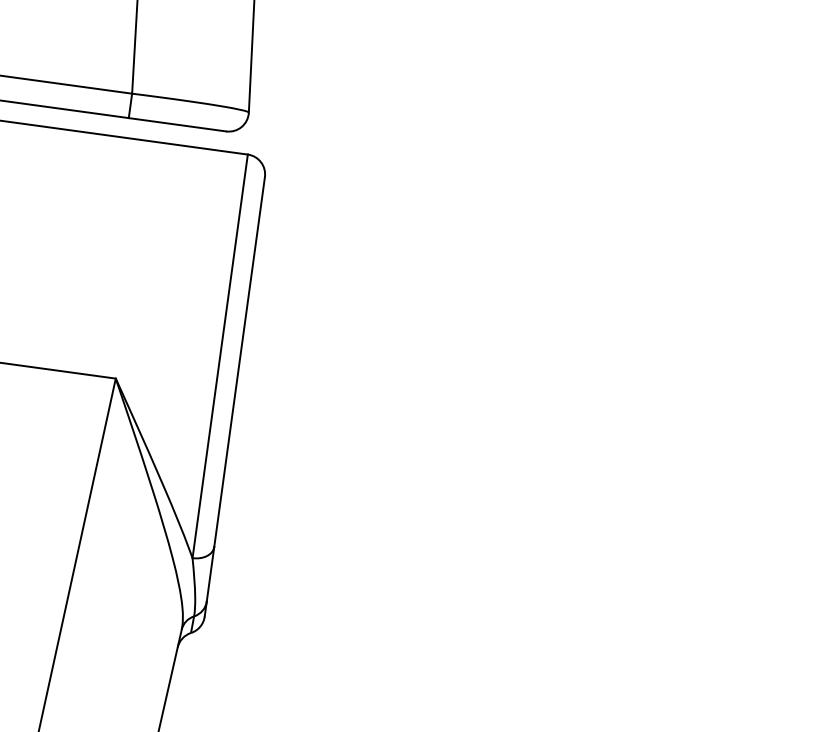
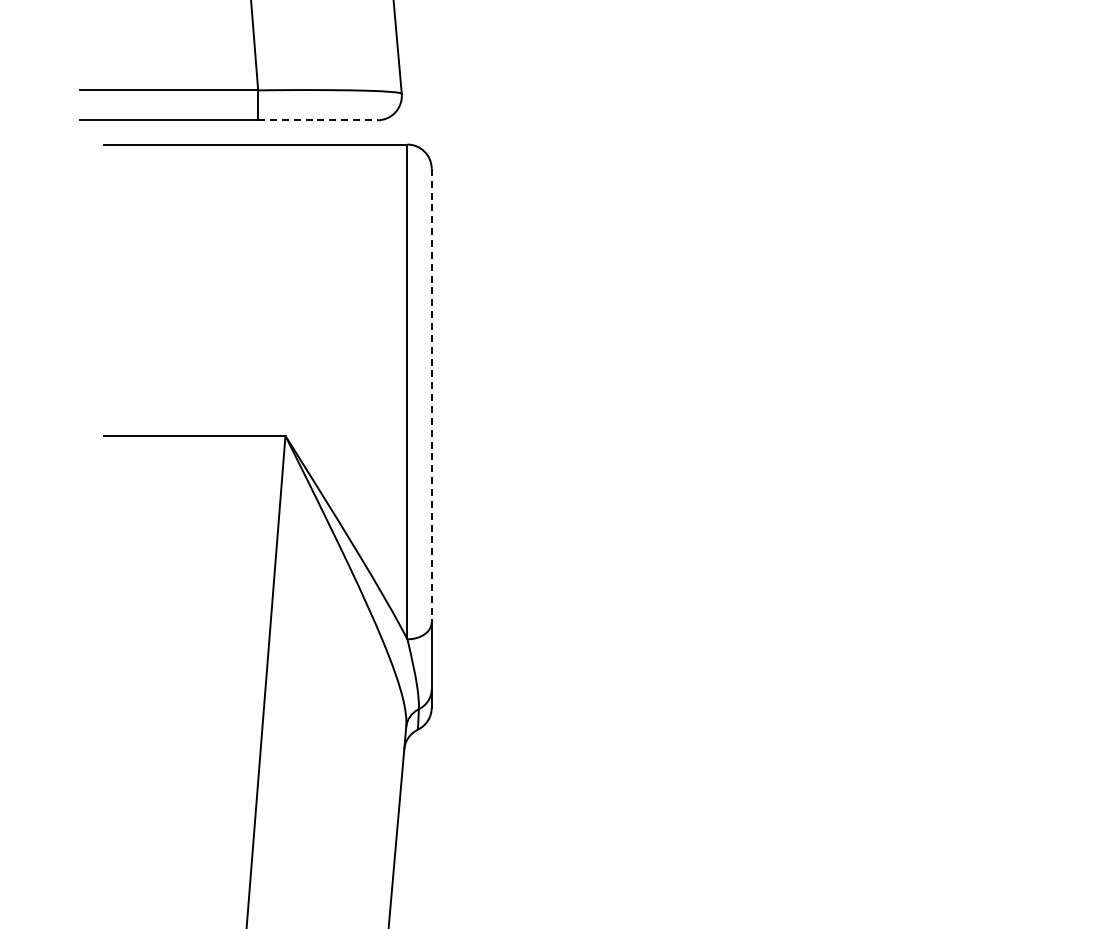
line: (177, 124) -> (317, 120), solid -> dashed
line: (239, 361) -> (431, 395), solid -> dashed

